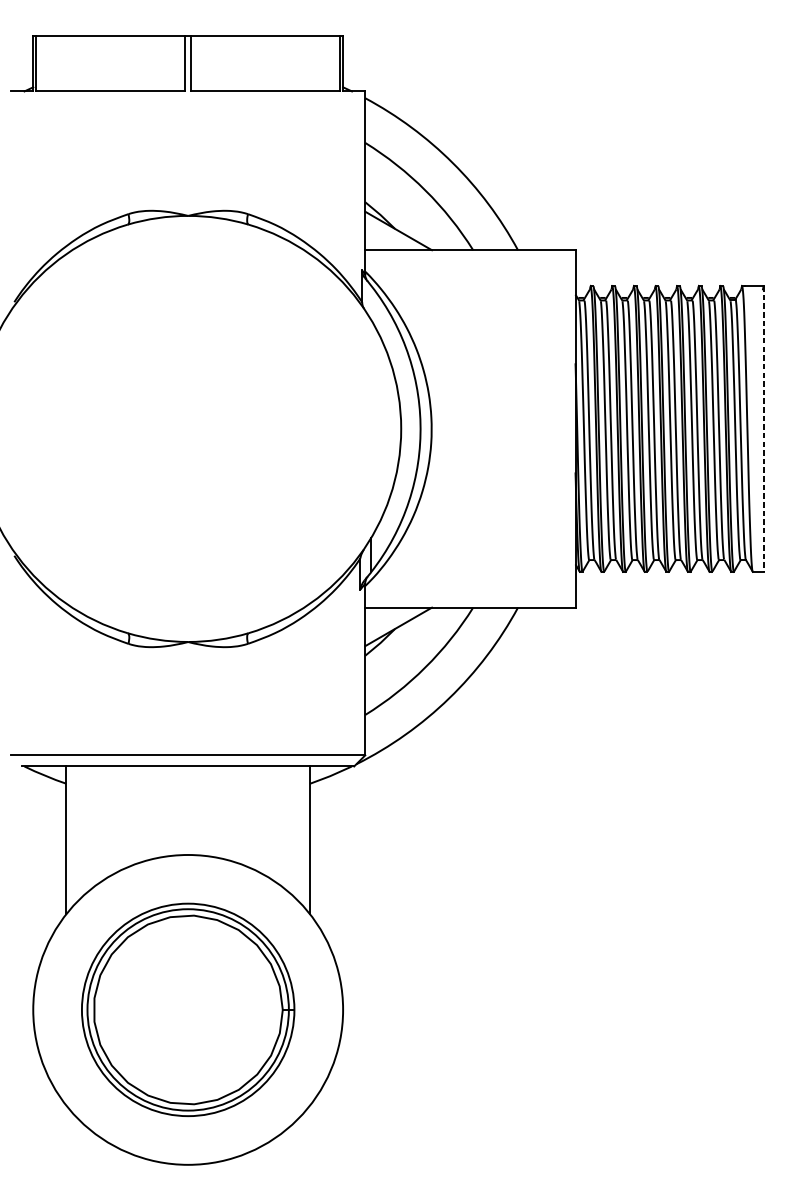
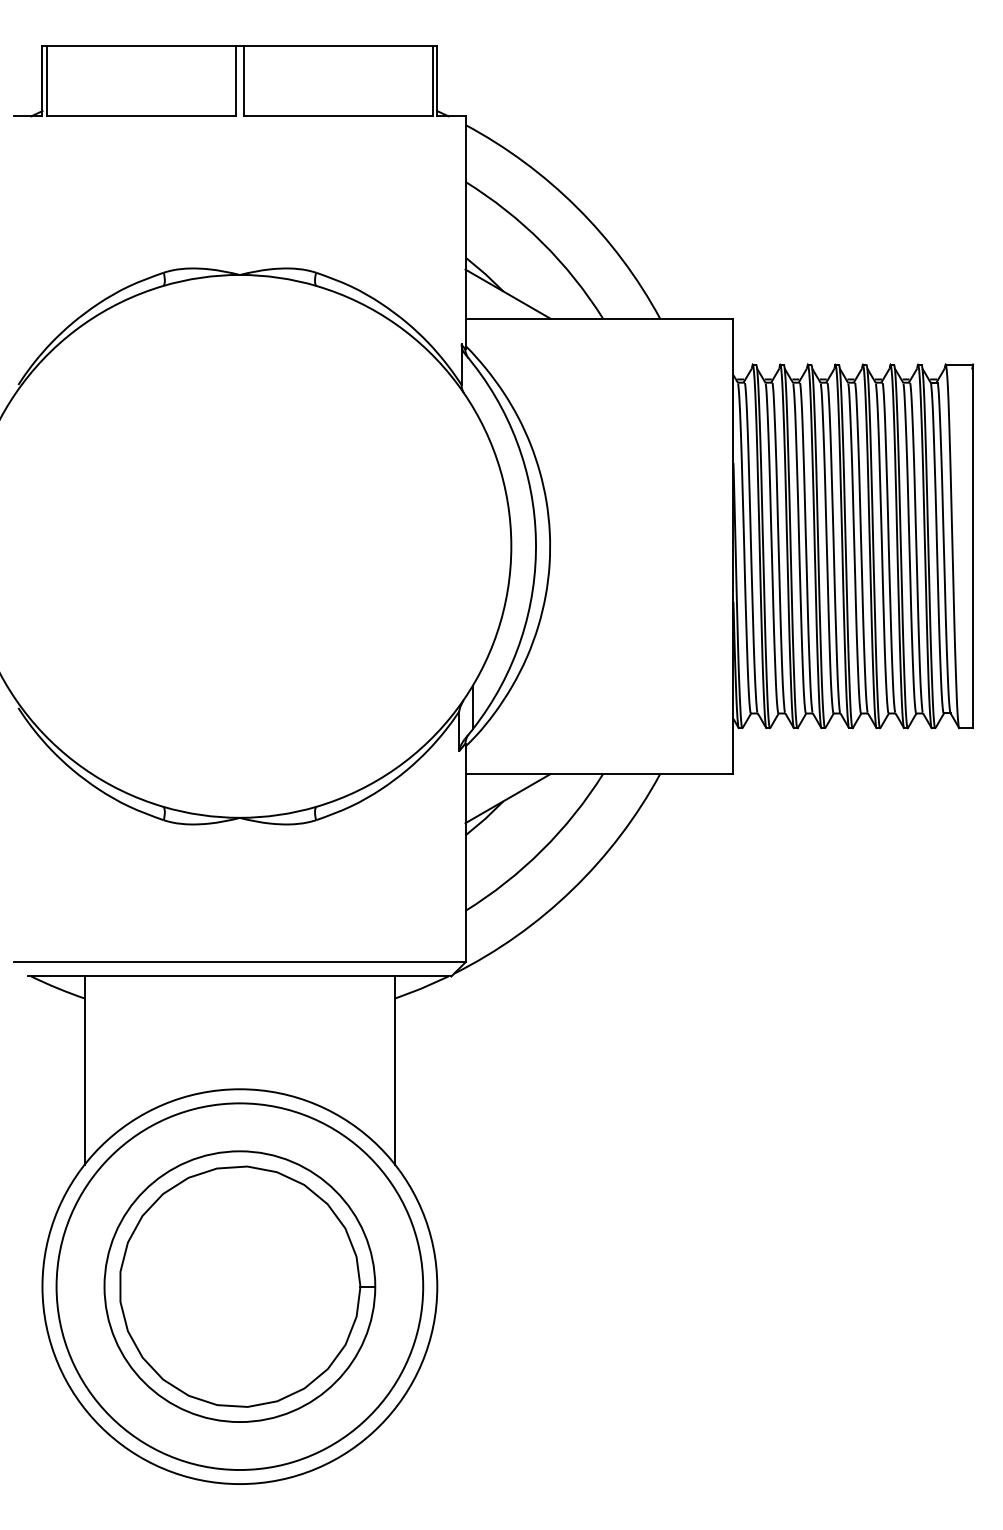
line: (763, 429) -> (973, 546), dashed -> solid
circle: (187, 1009) -> (239, 1286), size x1.43

